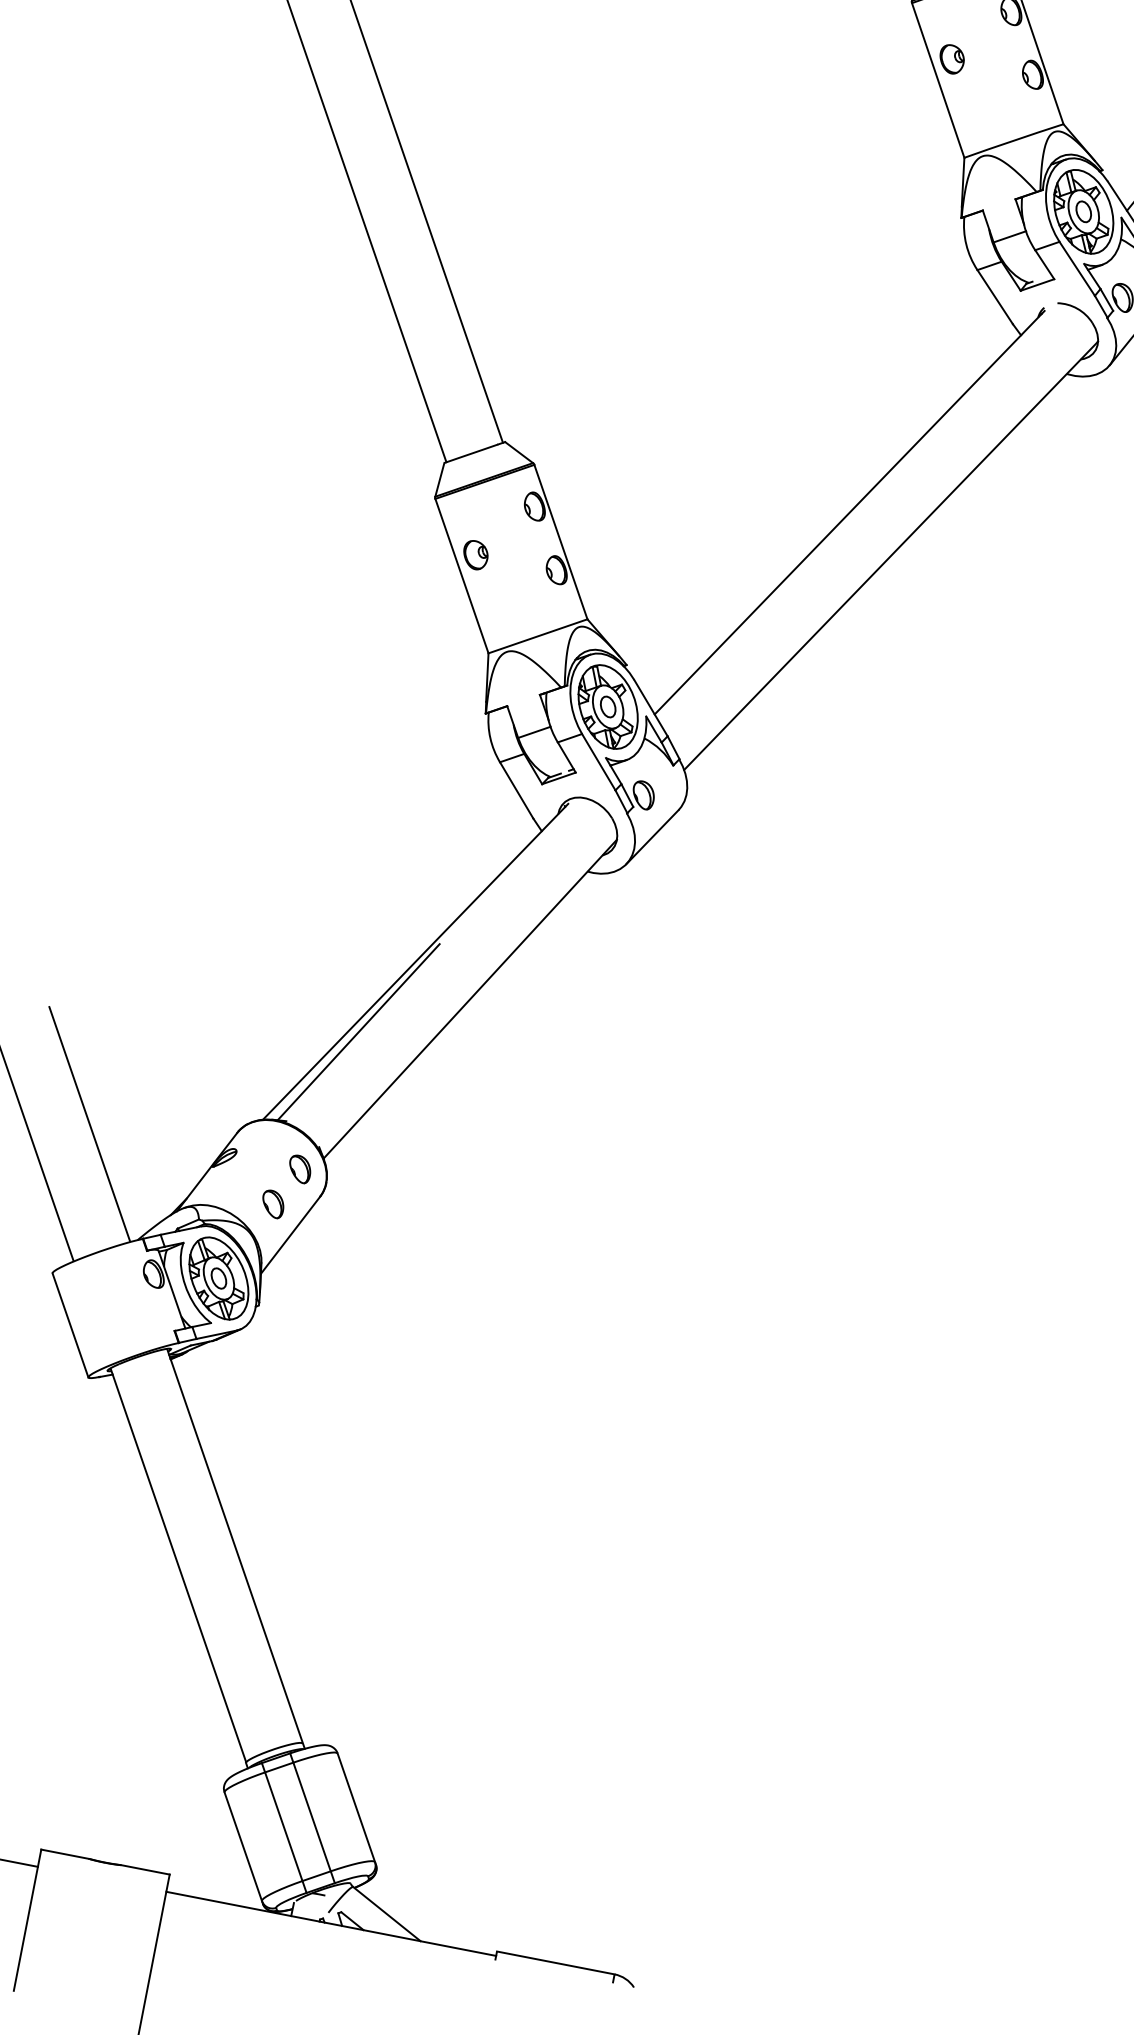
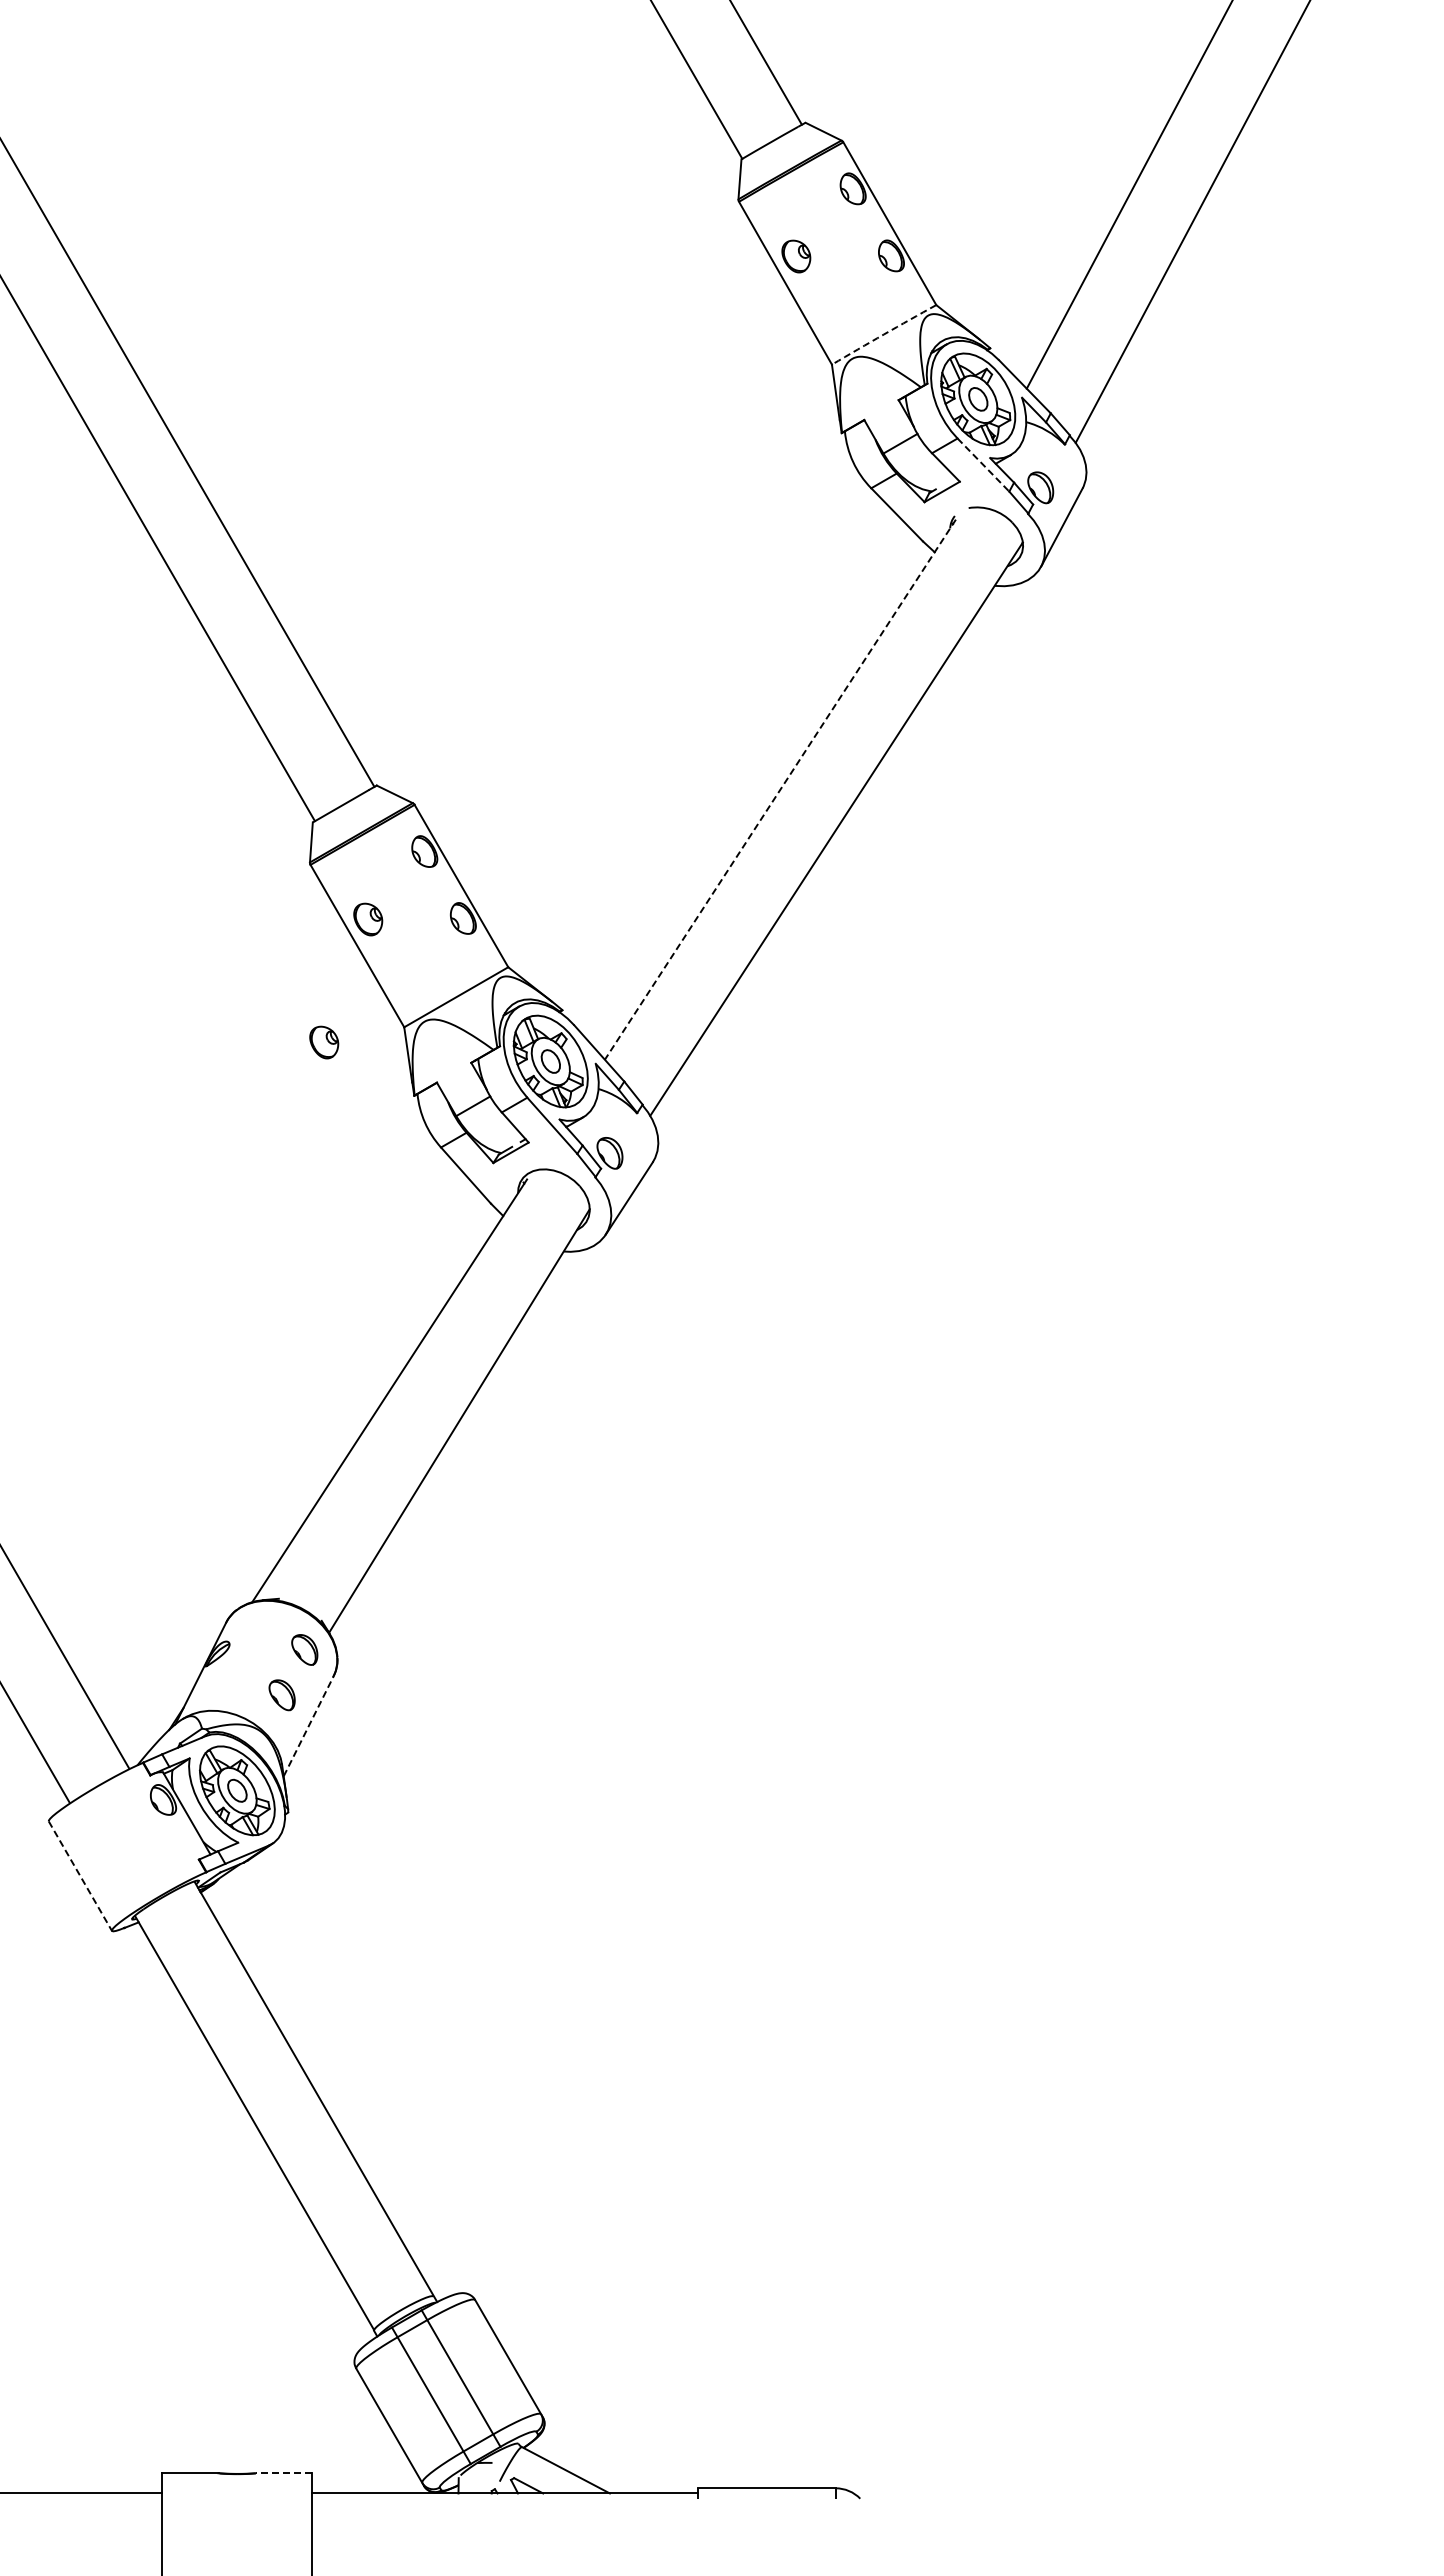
arc: (1013, 140) -> (883, 334), solid -> dashed
line: (1077, 269) -> (983, 465), solid -> dashed
line: (849, 513) -> (780, 790), solid -> dashed
part: (417, 653) -> (324, 1042), added
line: (358, 1032) -> (340, 1482), removed
line: (290, 1235) -> (308, 1726), solid -> dashed
line: (70, 1325) -> (80, 1876), solid -> dashed
line: (144, 1869) -> (283, 2473), solid -> dashed

